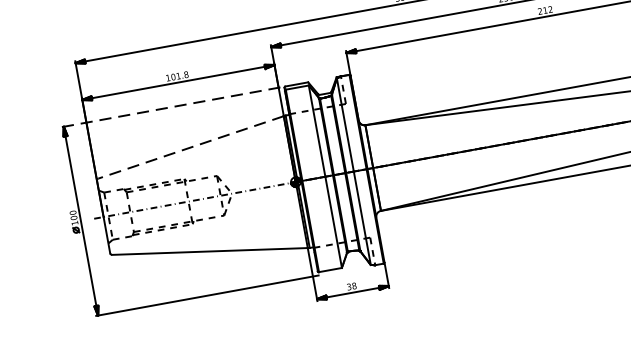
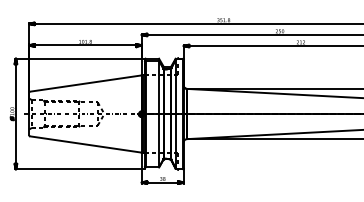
line: (173, 106) -> (80, 58), dashed -> solid
line: (190, 147) -> (85, 83), dashed -> solid

